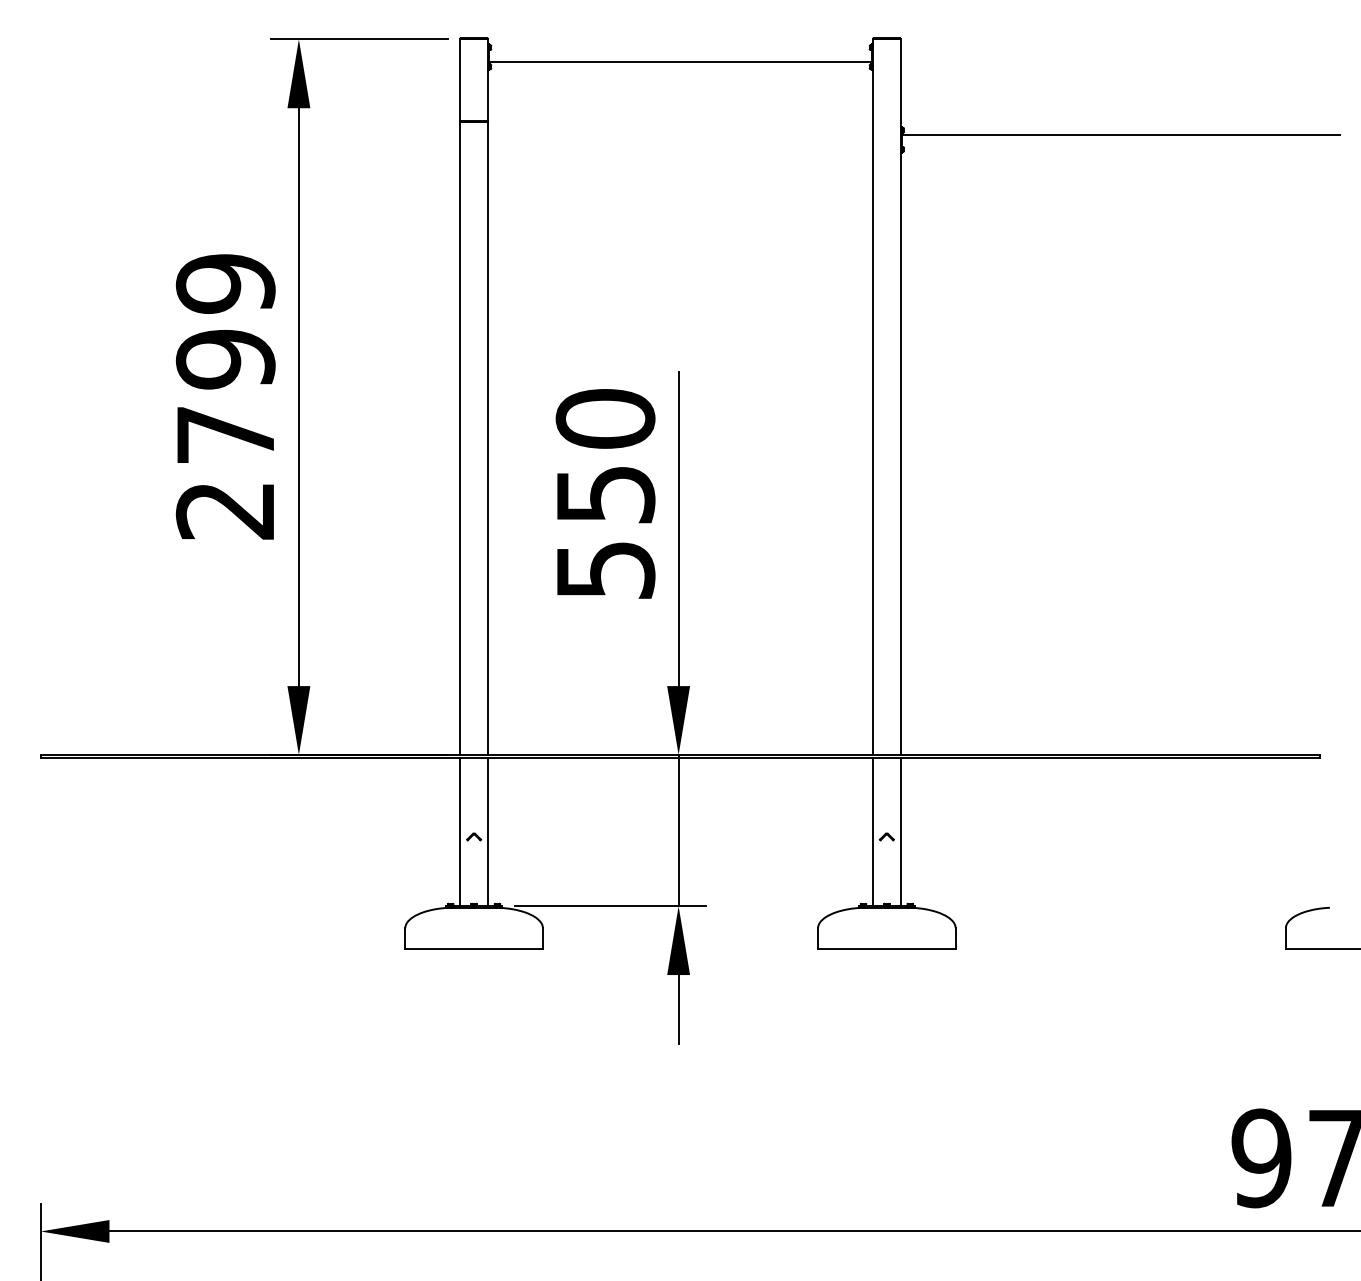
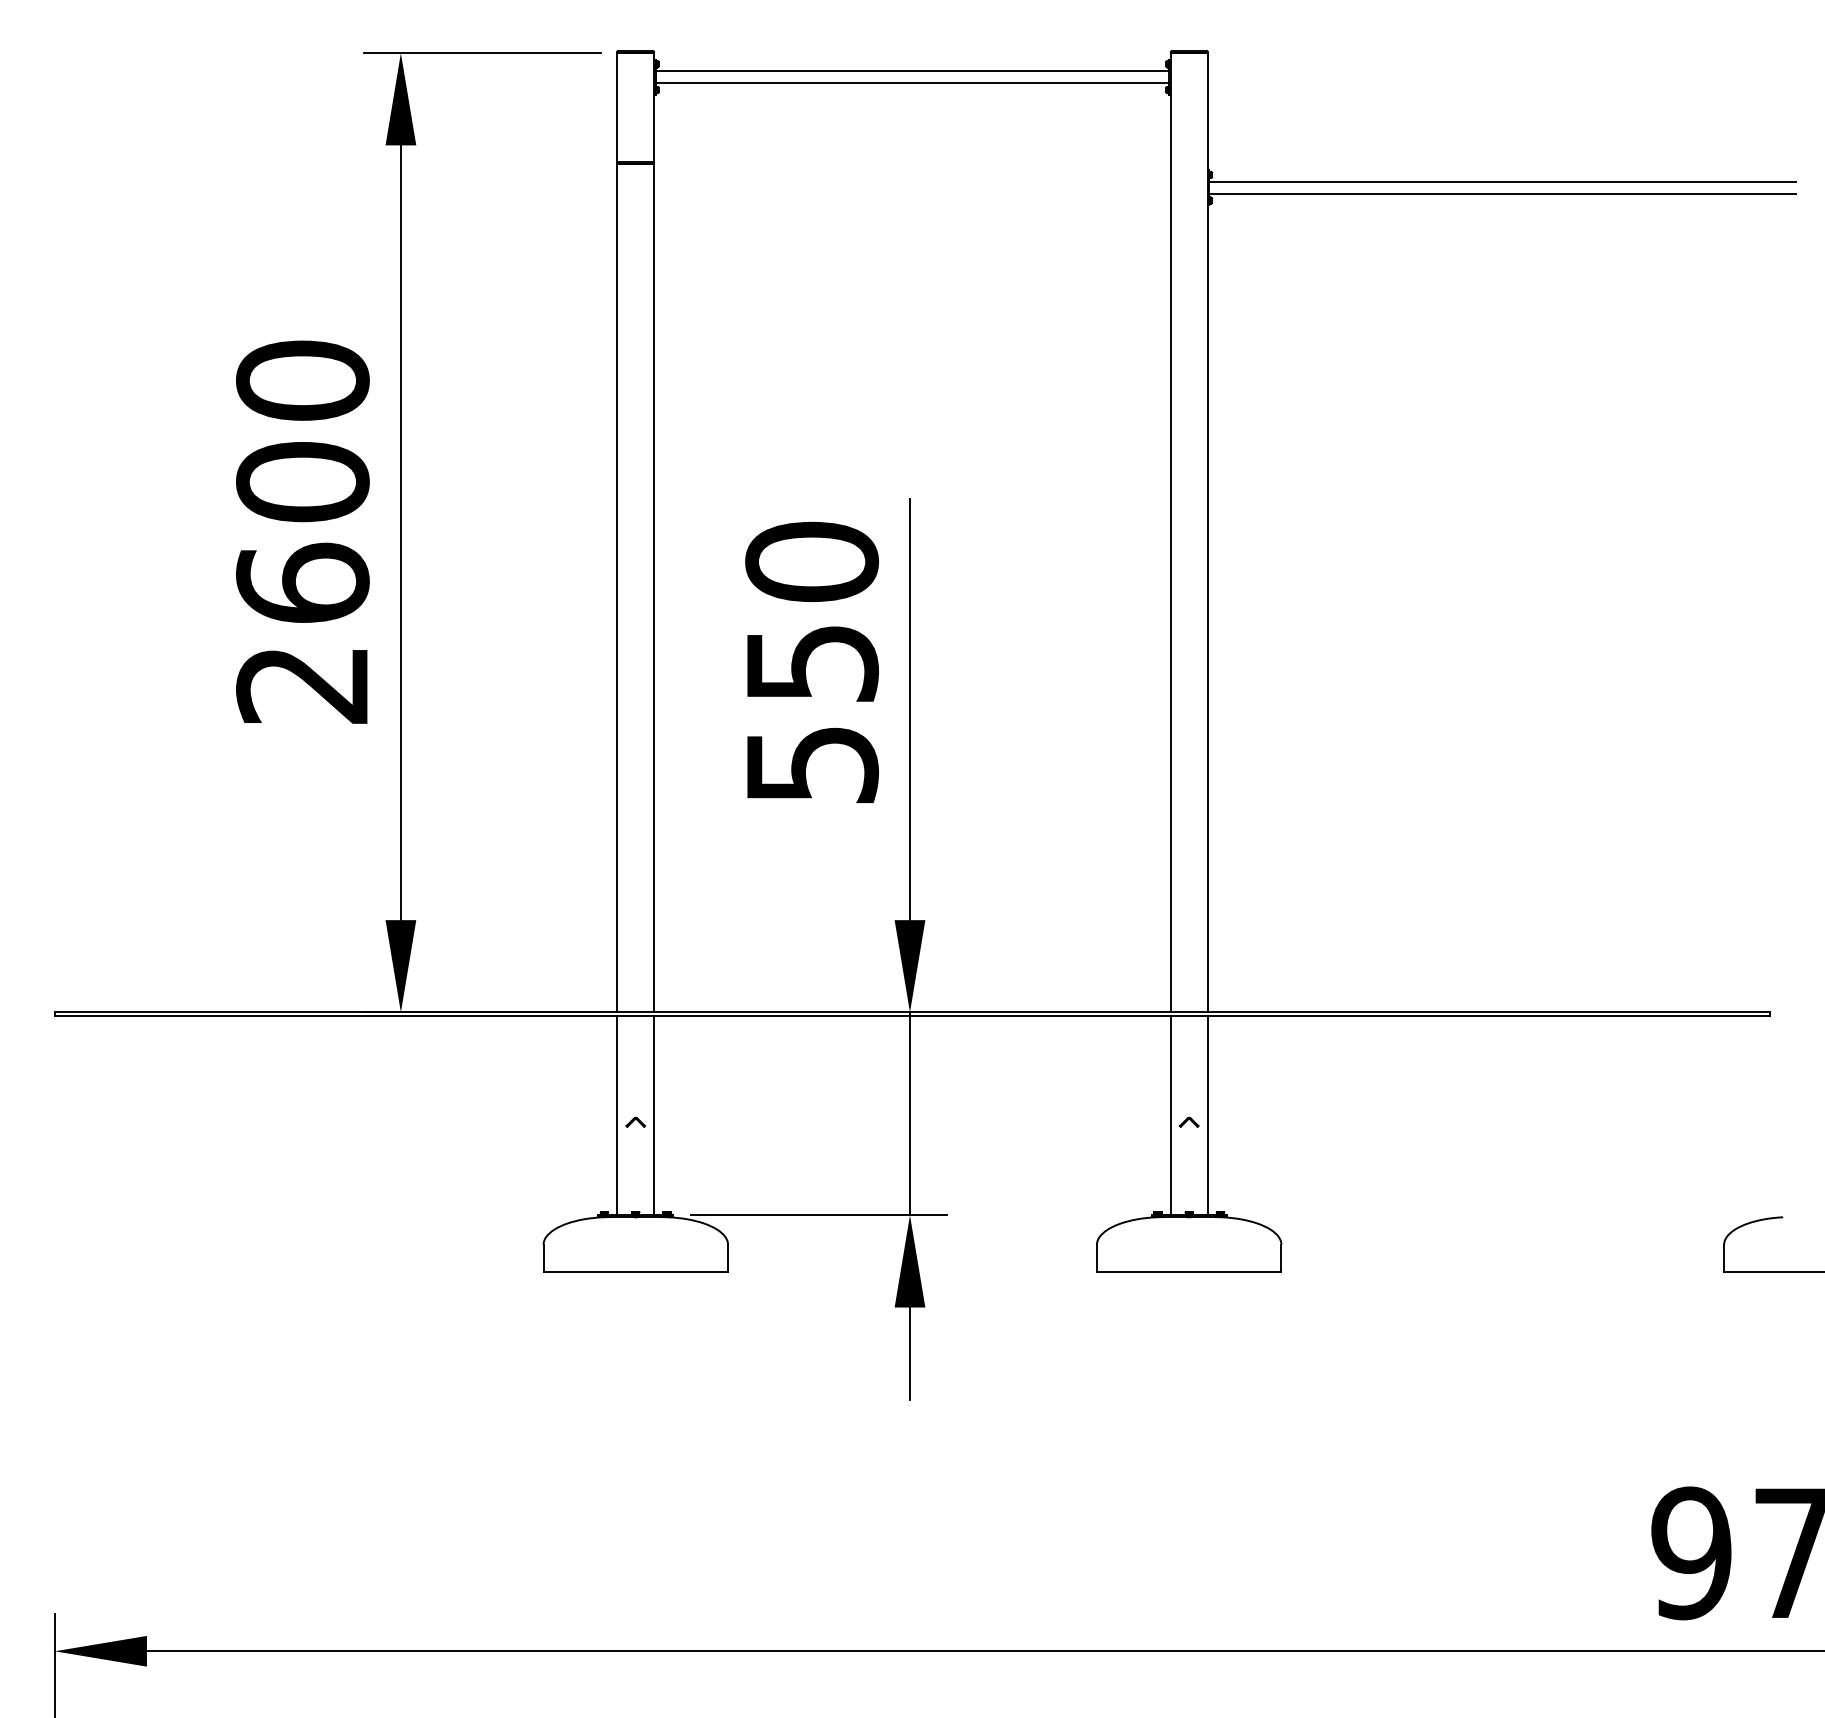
line: (680, 52) -> (912, 70), added
line: (1120, 144) -> (1502, 194), added
text: (225, 358) -> (302, 481), 2799 -> 2600

